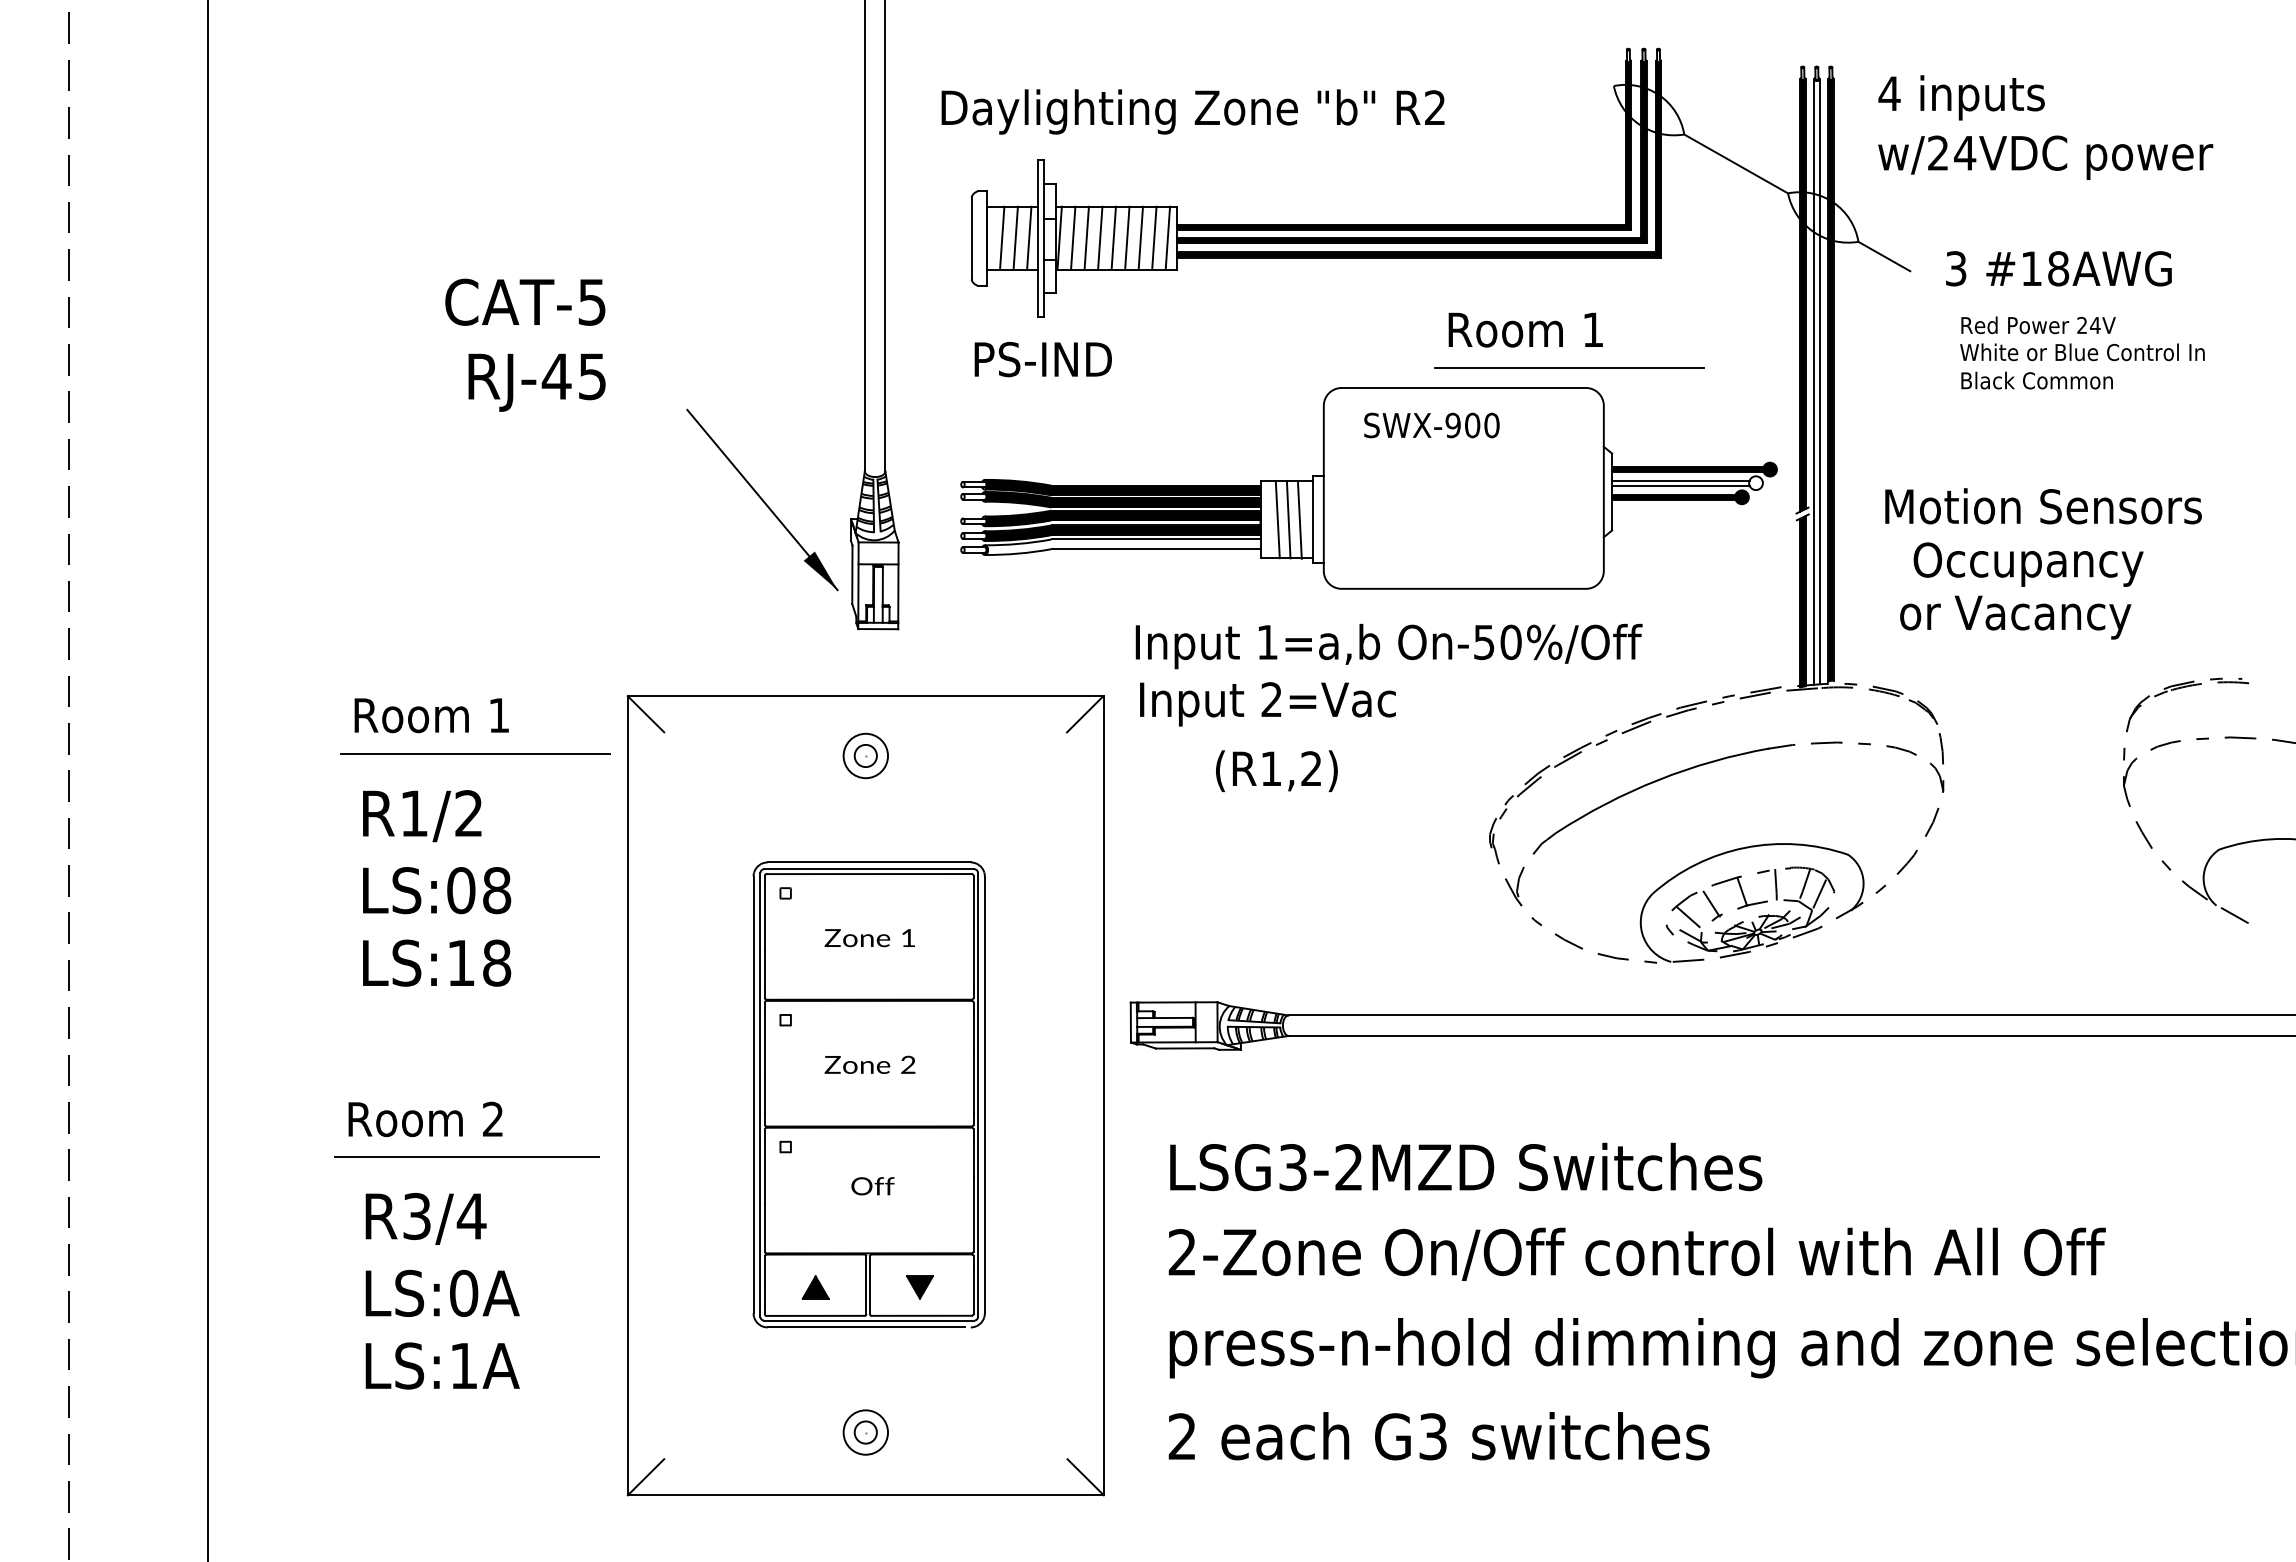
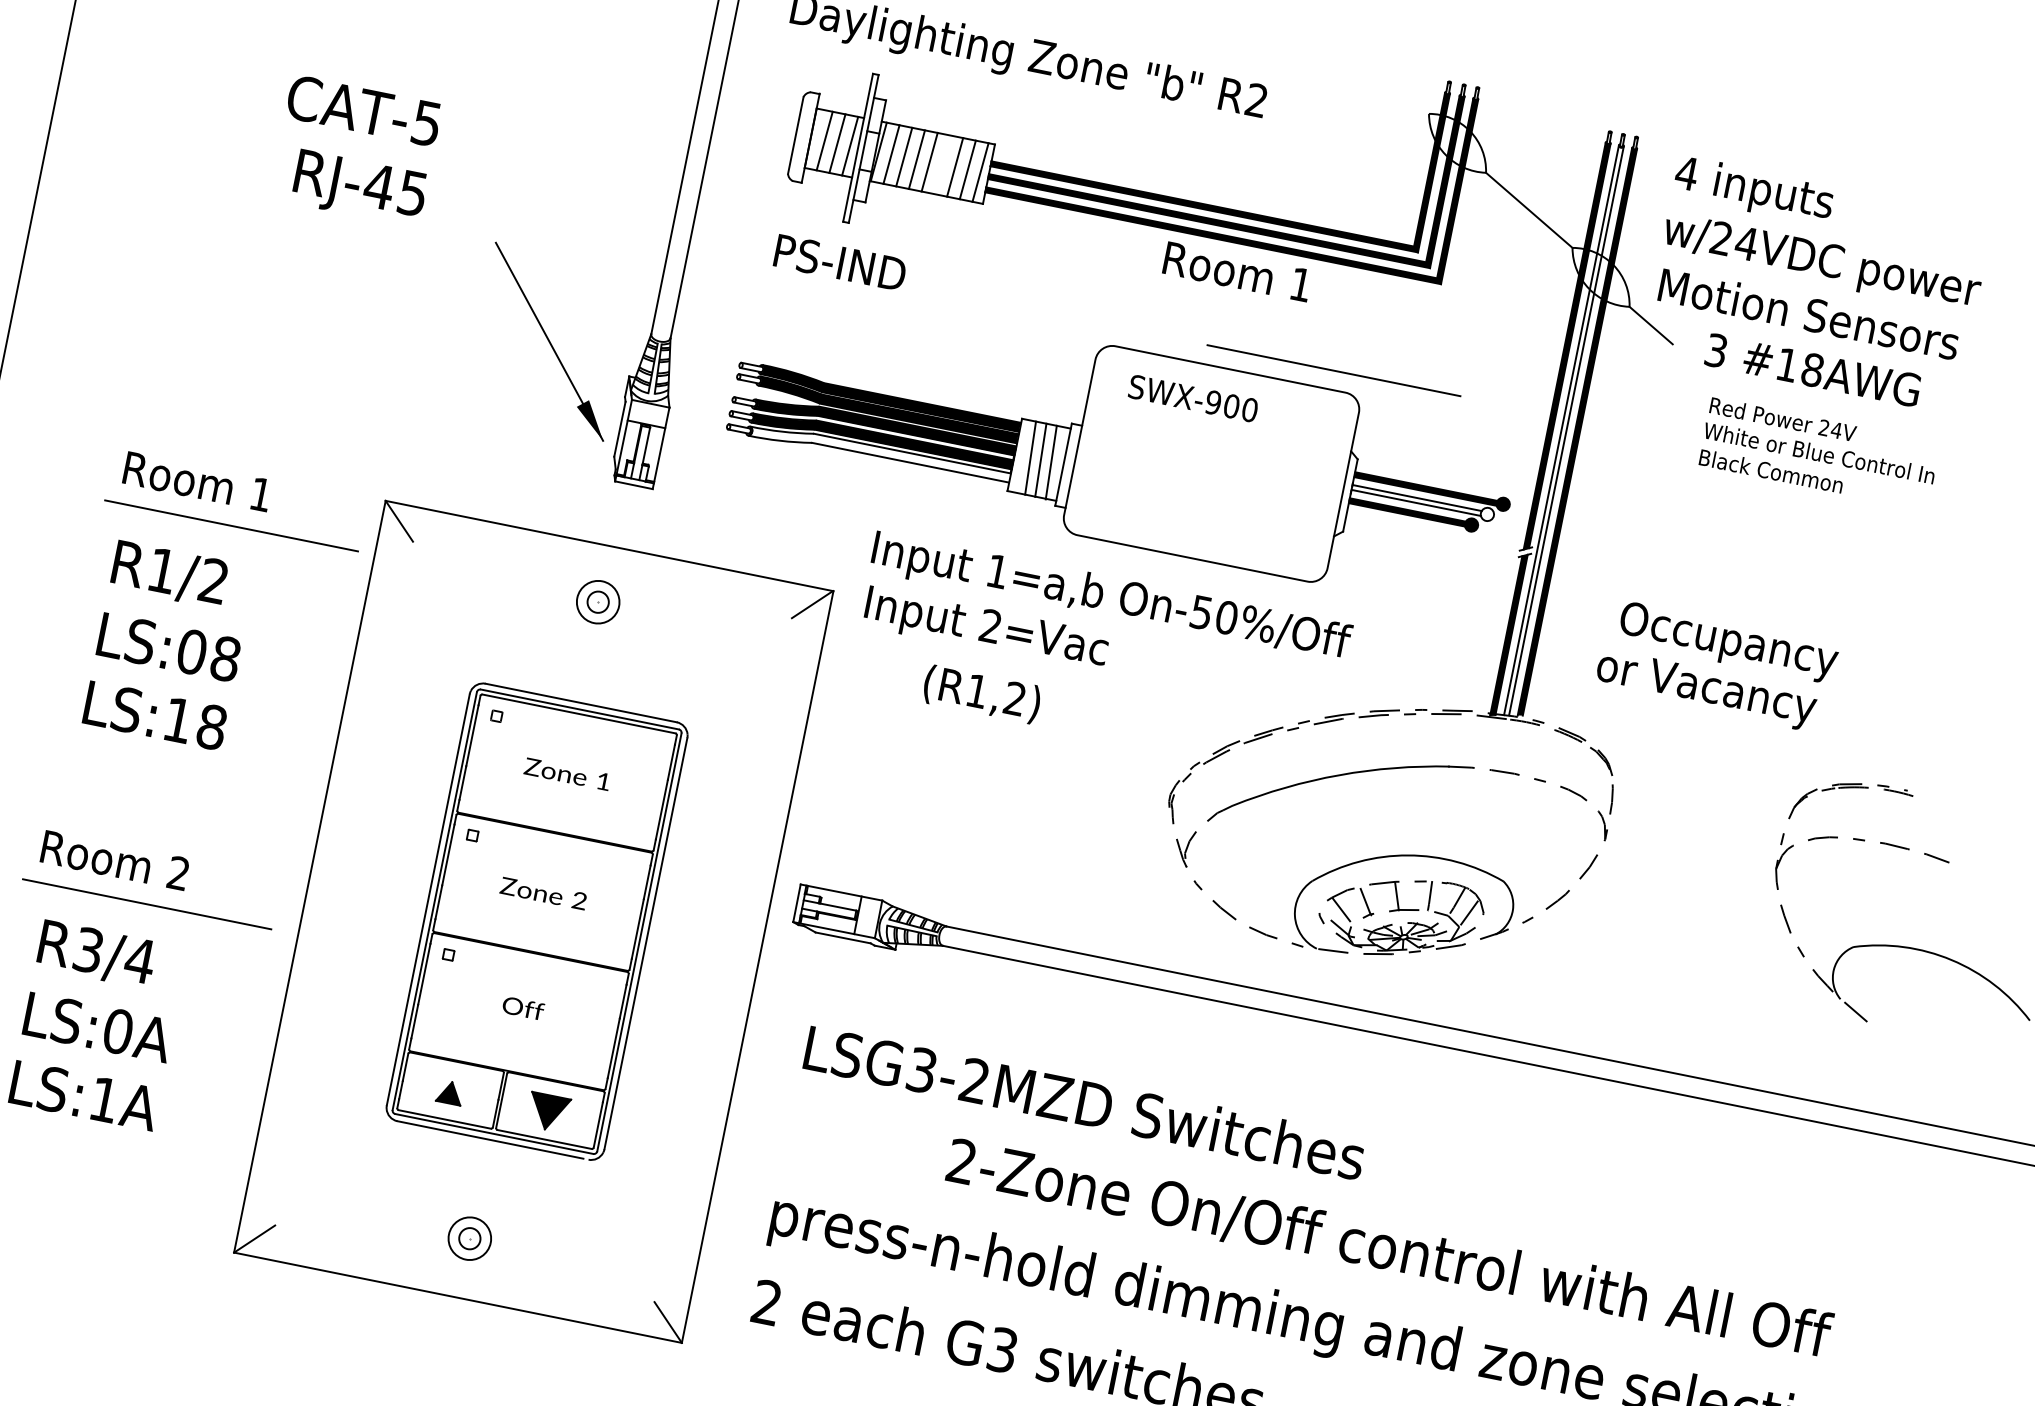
line: (1127, 237) -> (942, 164), removed
text: (1525, 329) -> (1237, 271), moved
text: (2043, 506) -> (1809, 314), moved
text: (1636, 1253) -> (1388, 1248), moved
part: (919, 1287) -> (547, 1112), size x1.6

